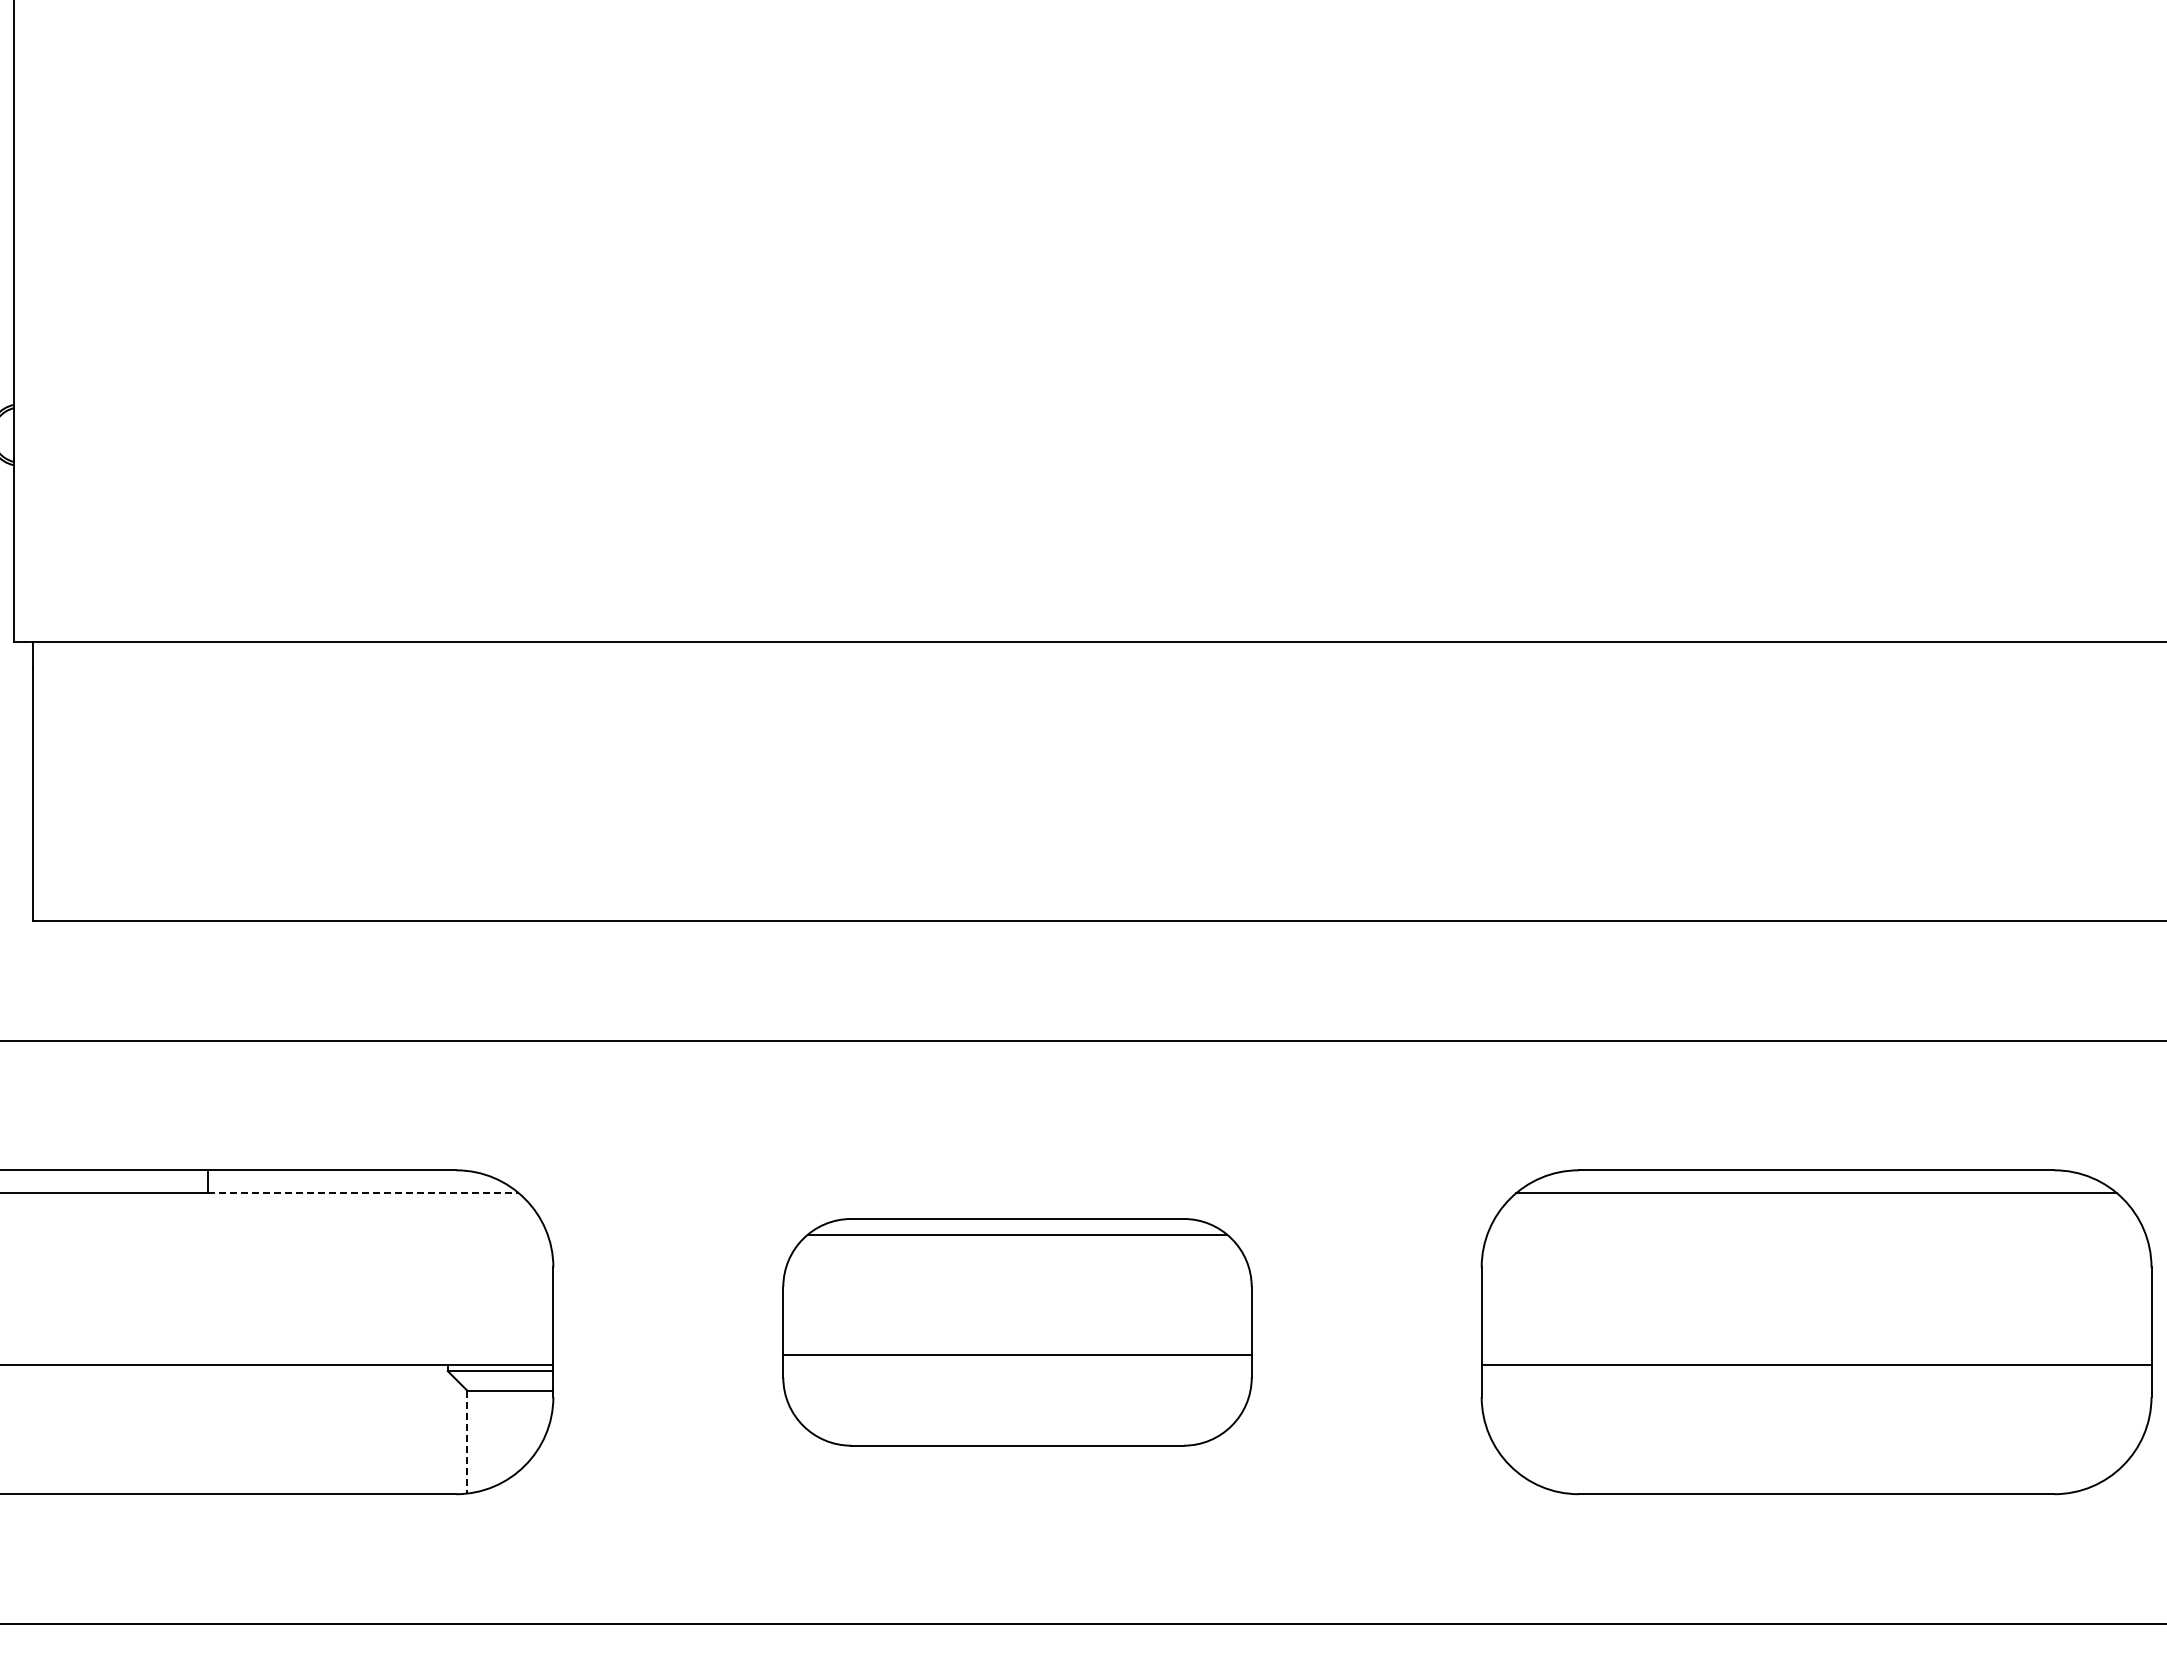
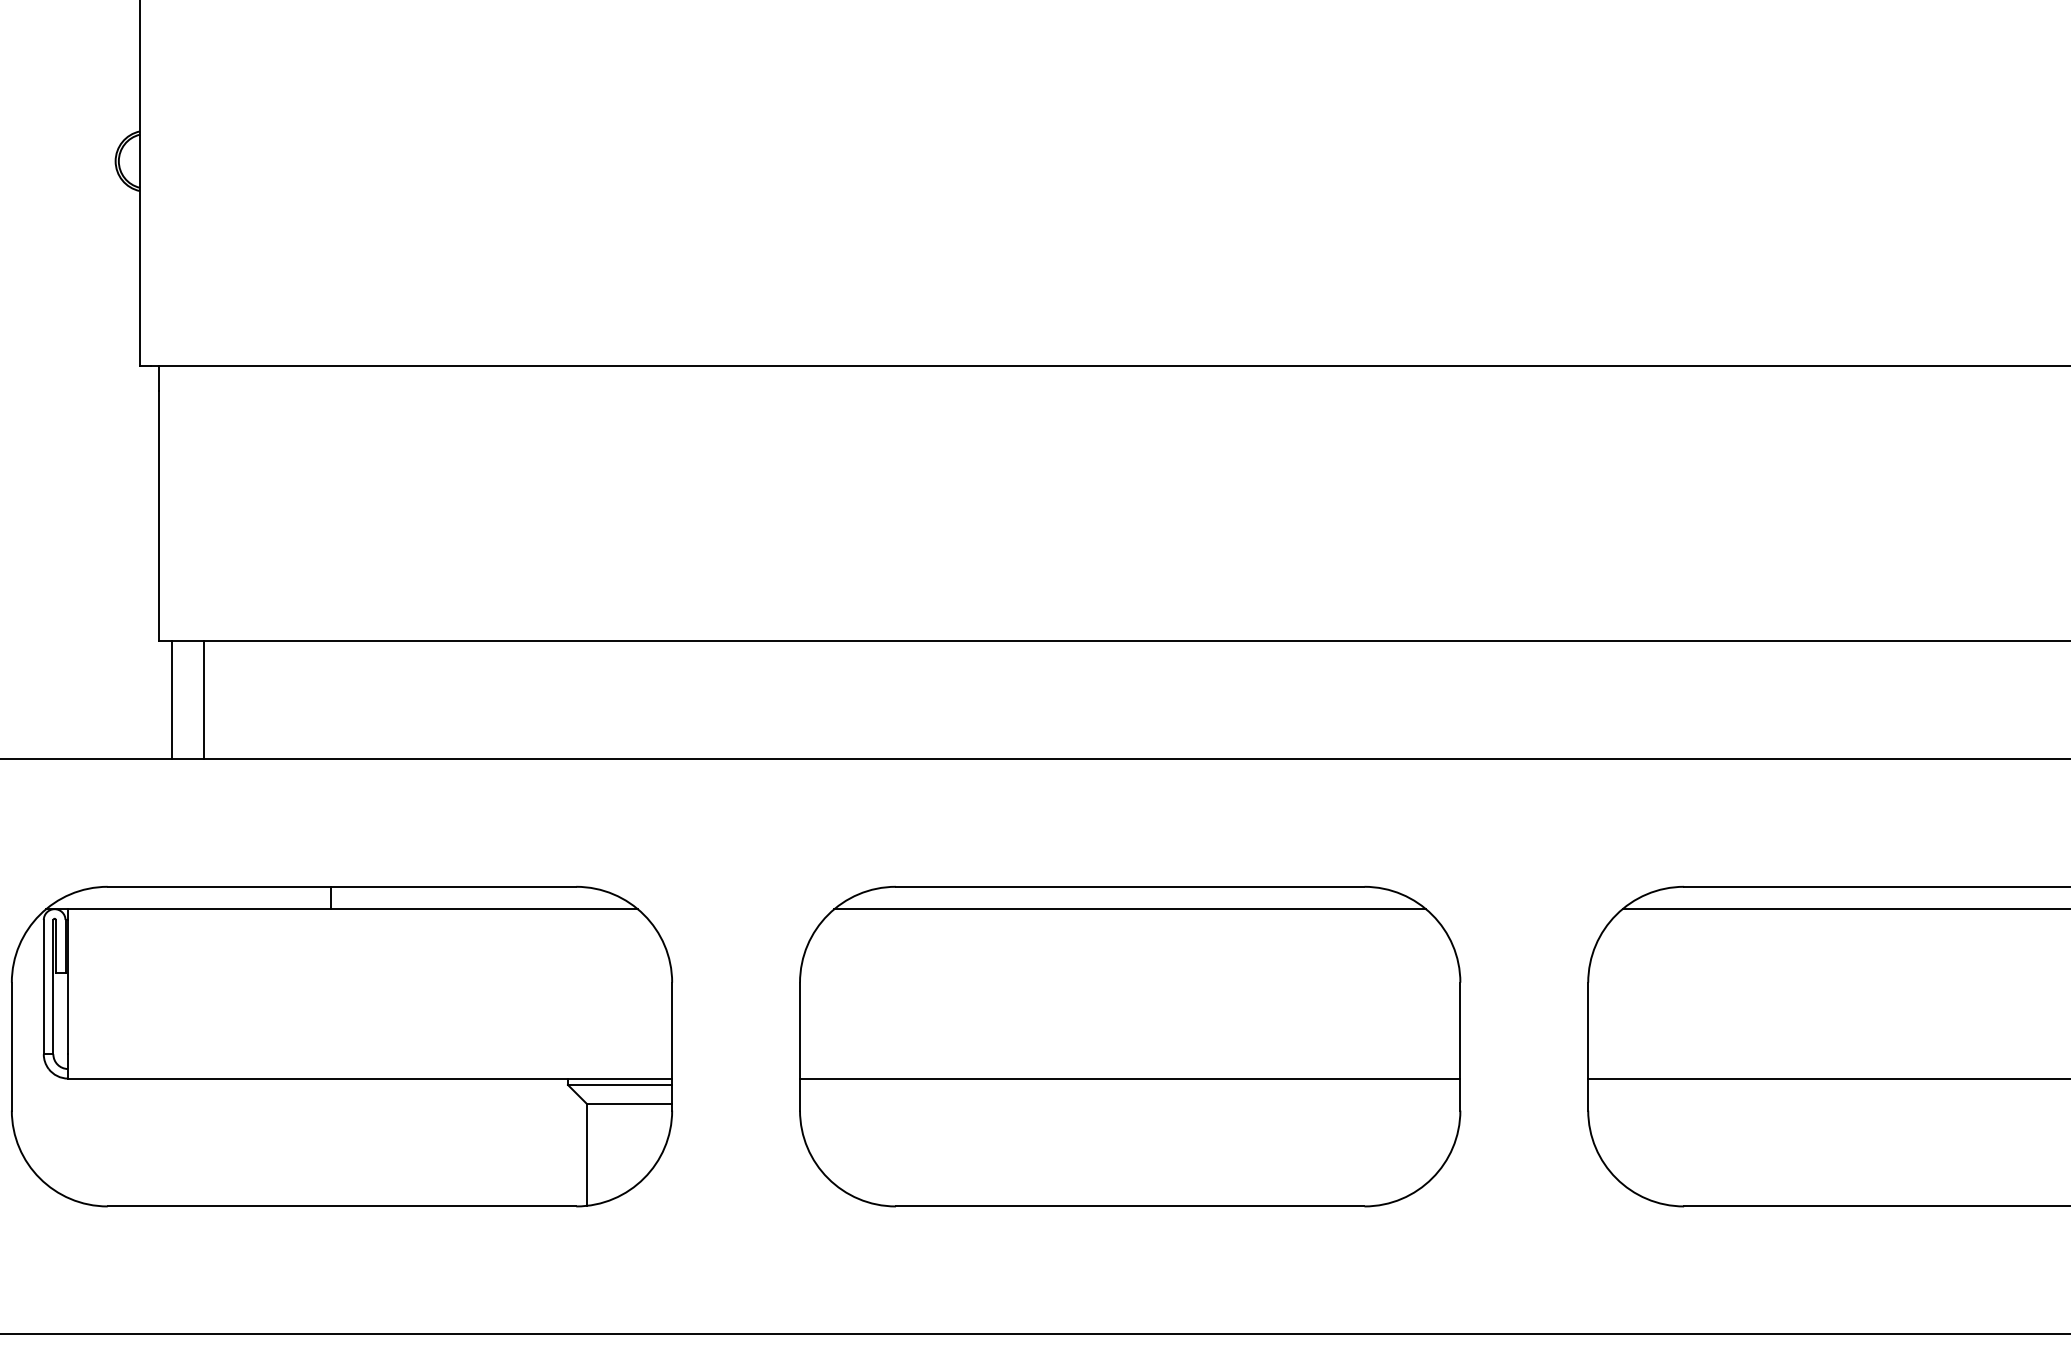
line: (46, 980) -> (171, 699), added
line: (78, 980) -> (203, 699), added
line: (363, 1192) -> (484, 908), dashed -> solid
part: (1017, 1332) -> (1130, 1046), size x1.43
line: (467, 1442) -> (587, 1155), dashed -> solid

